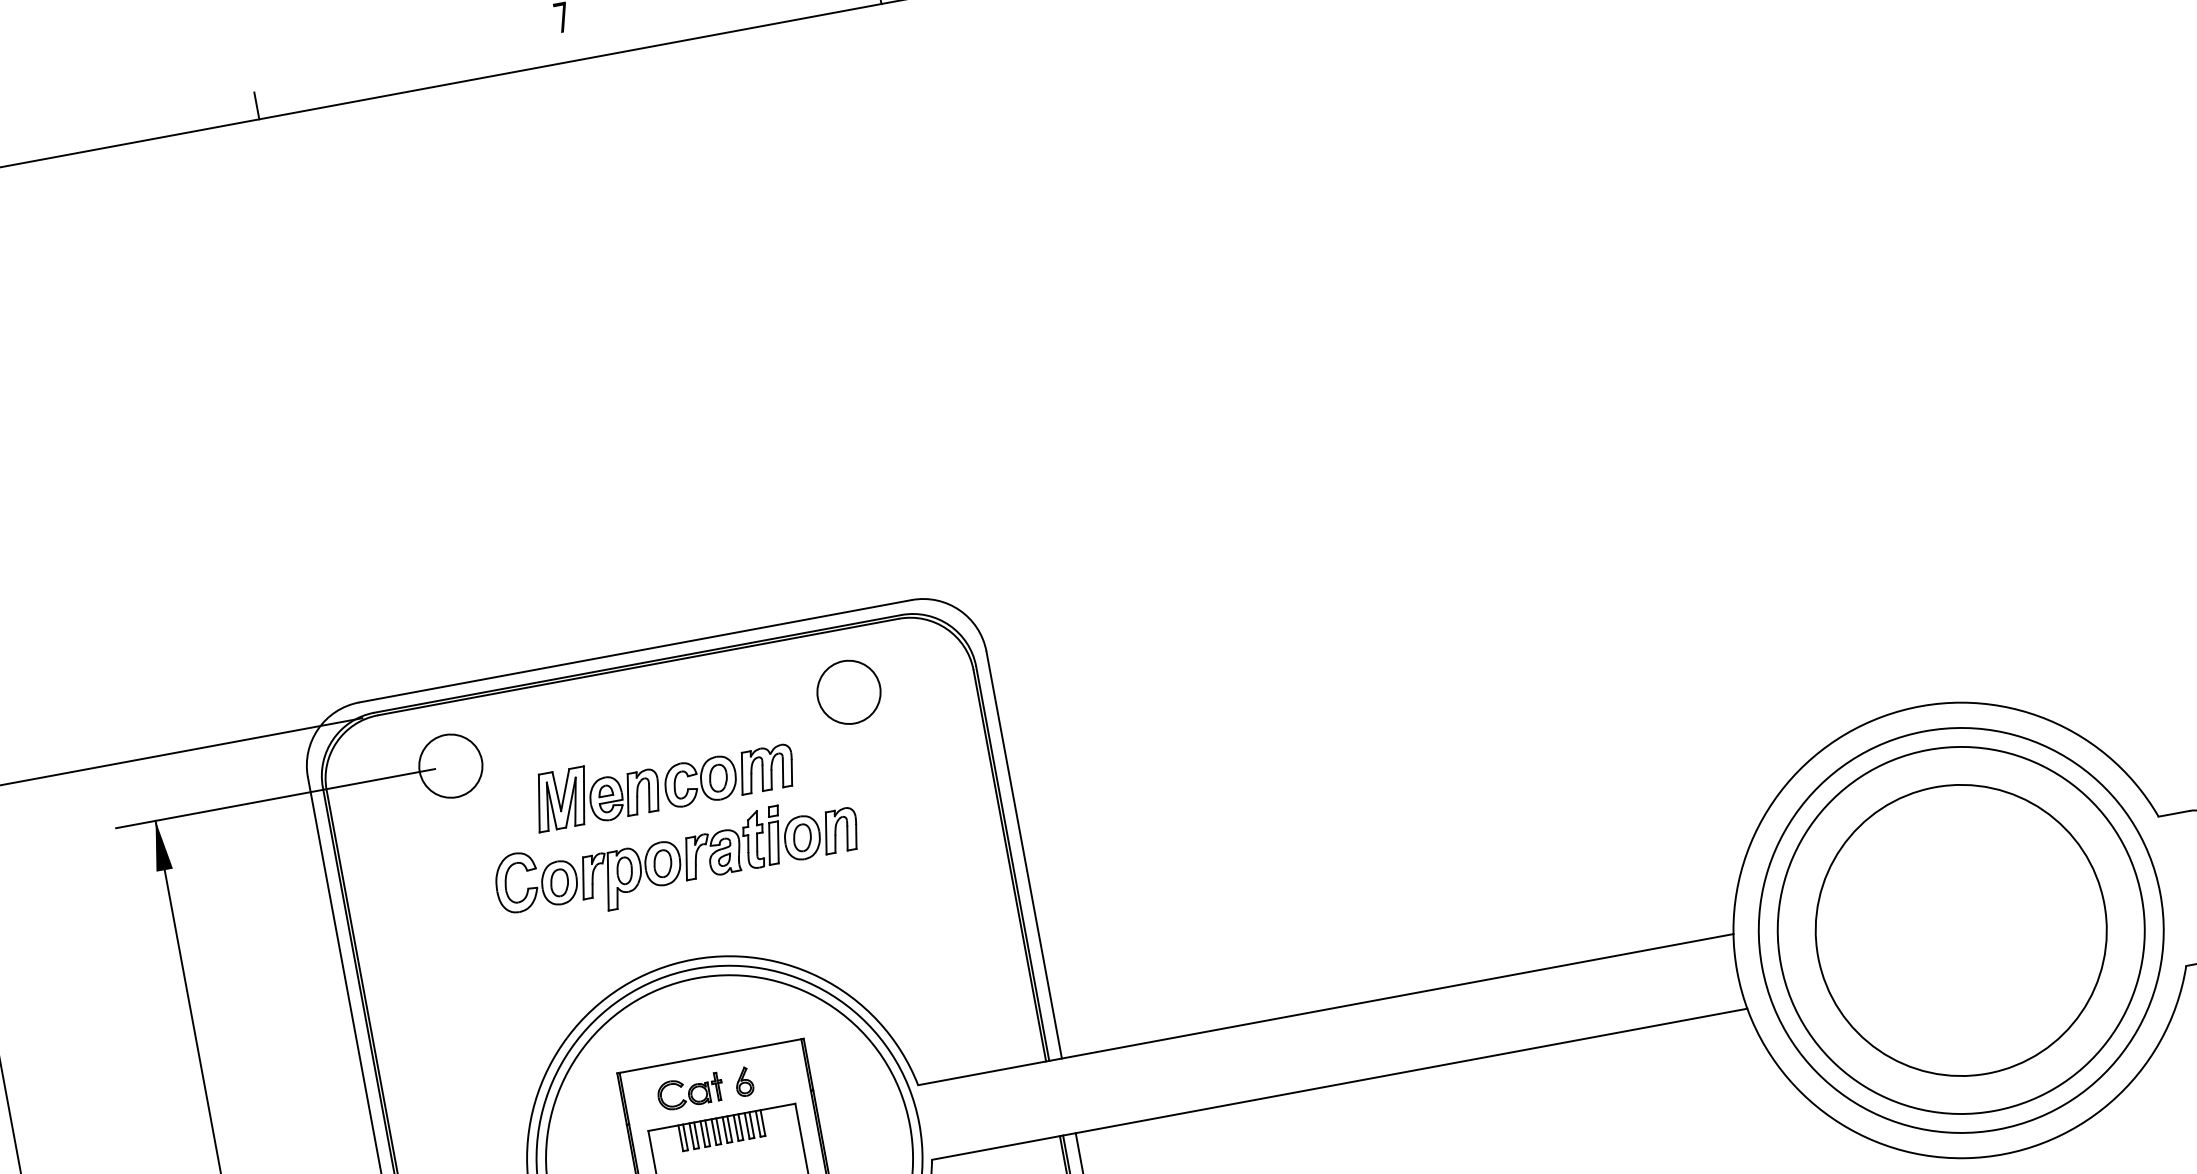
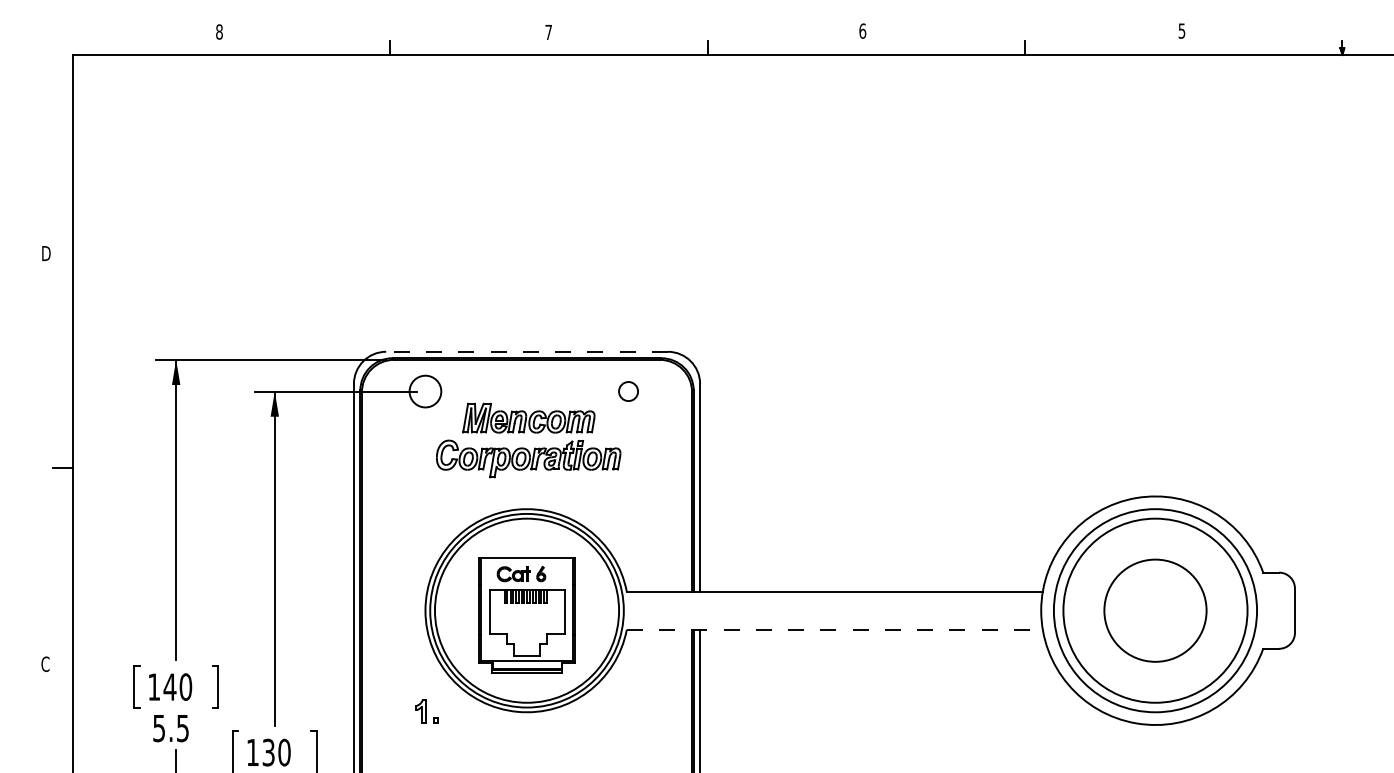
line: (636, 650) -> (527, 351), solid -> dashed
circle: (848, 692) -> (628, 391), size x0.6
circle: (1961, 930) -> (1155, 610), size x0.7
line: (1340, 1083) -> (835, 629), solid -> dashed

